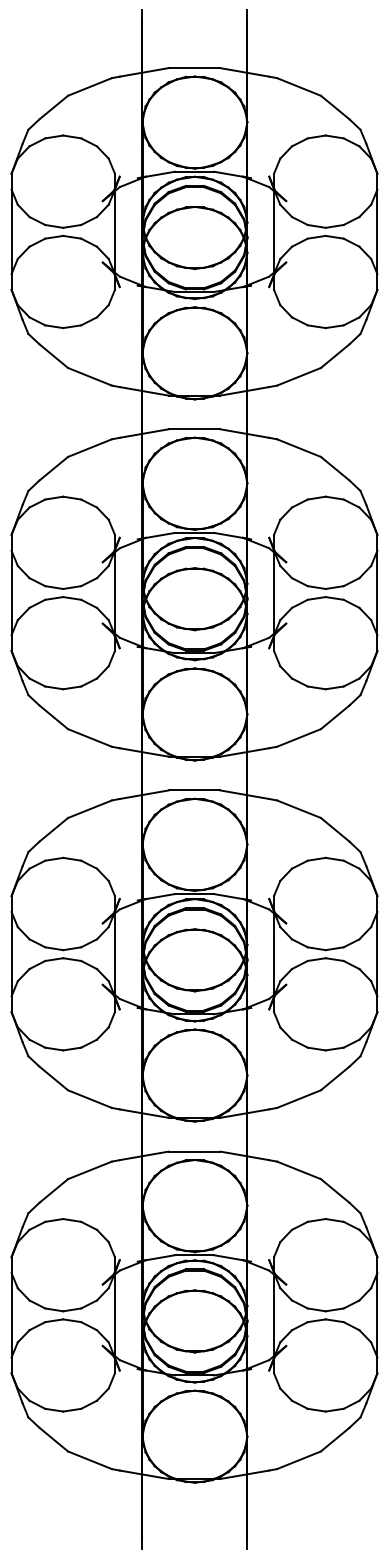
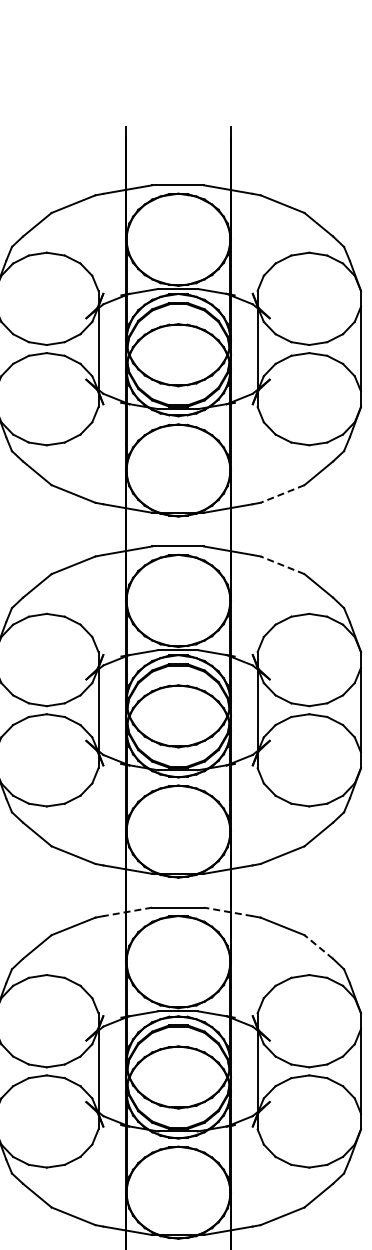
line: (298, 376) -> (282, 493), solid -> dashed
line: (298, 448) -> (282, 565), solid -> dashed
line: (144, 794) -> (128, 911), solid -> dashed
line: (244, 794) -> (228, 911), solid -> dashed
line: (335, 829) -> (319, 946), solid -> dashed

